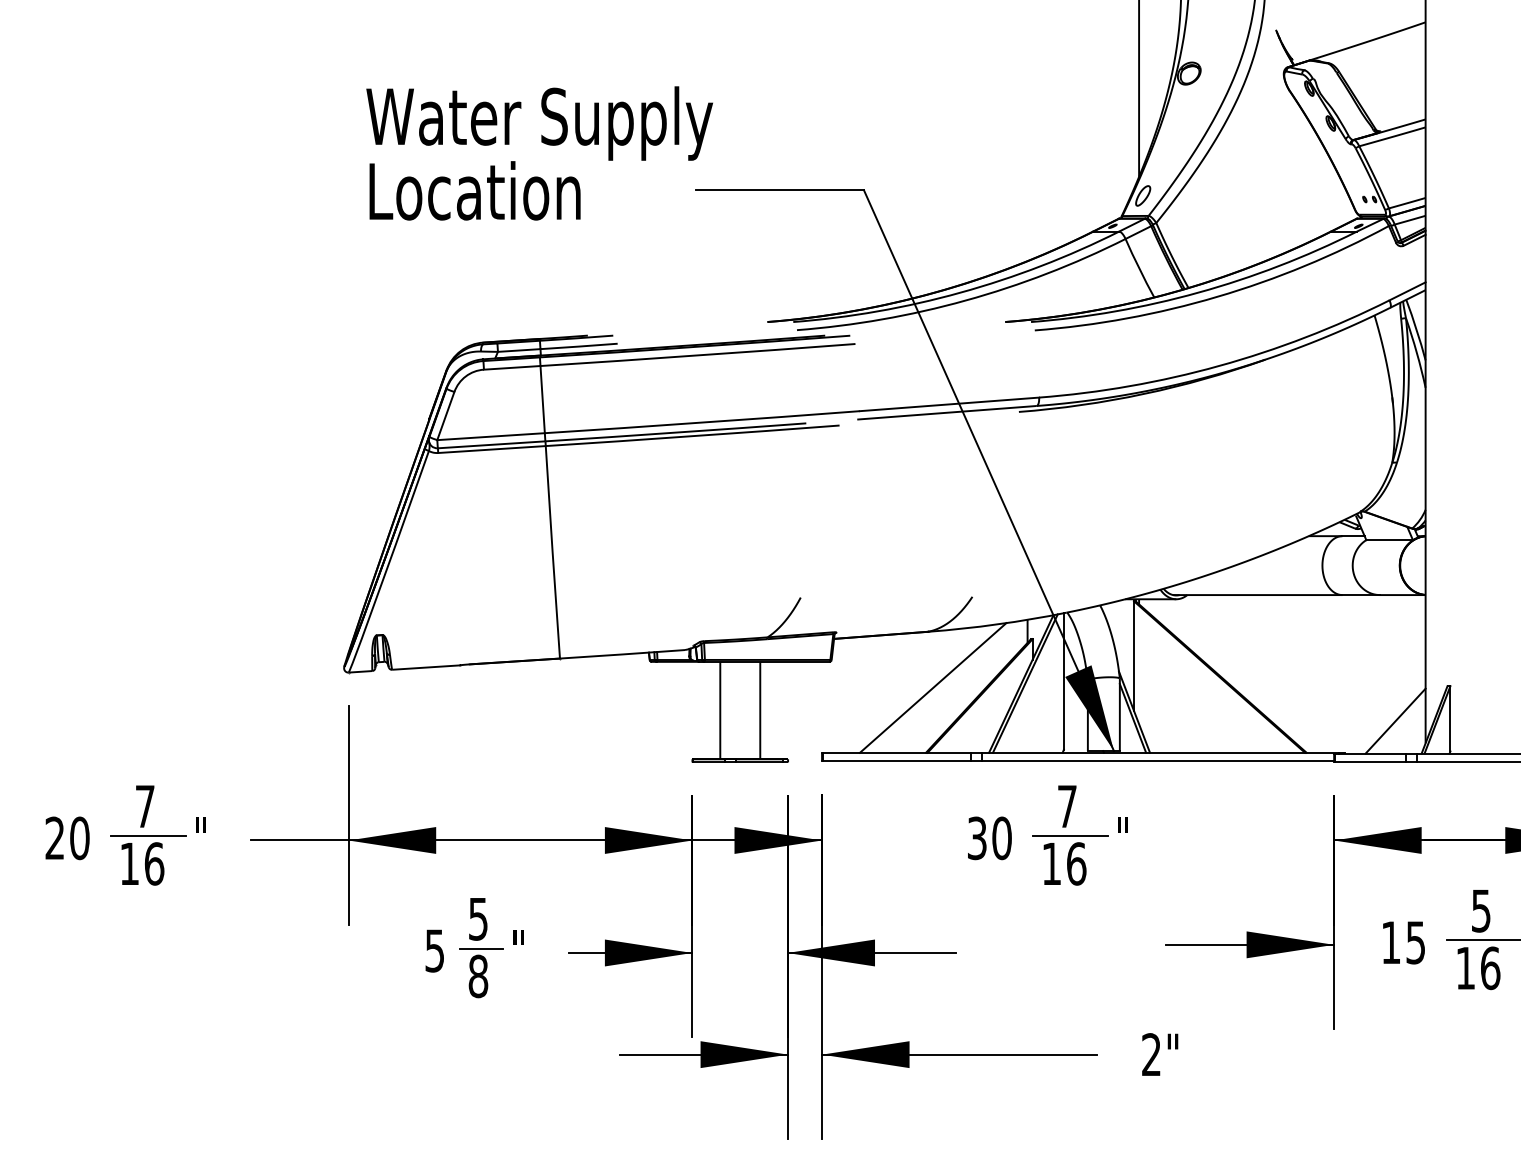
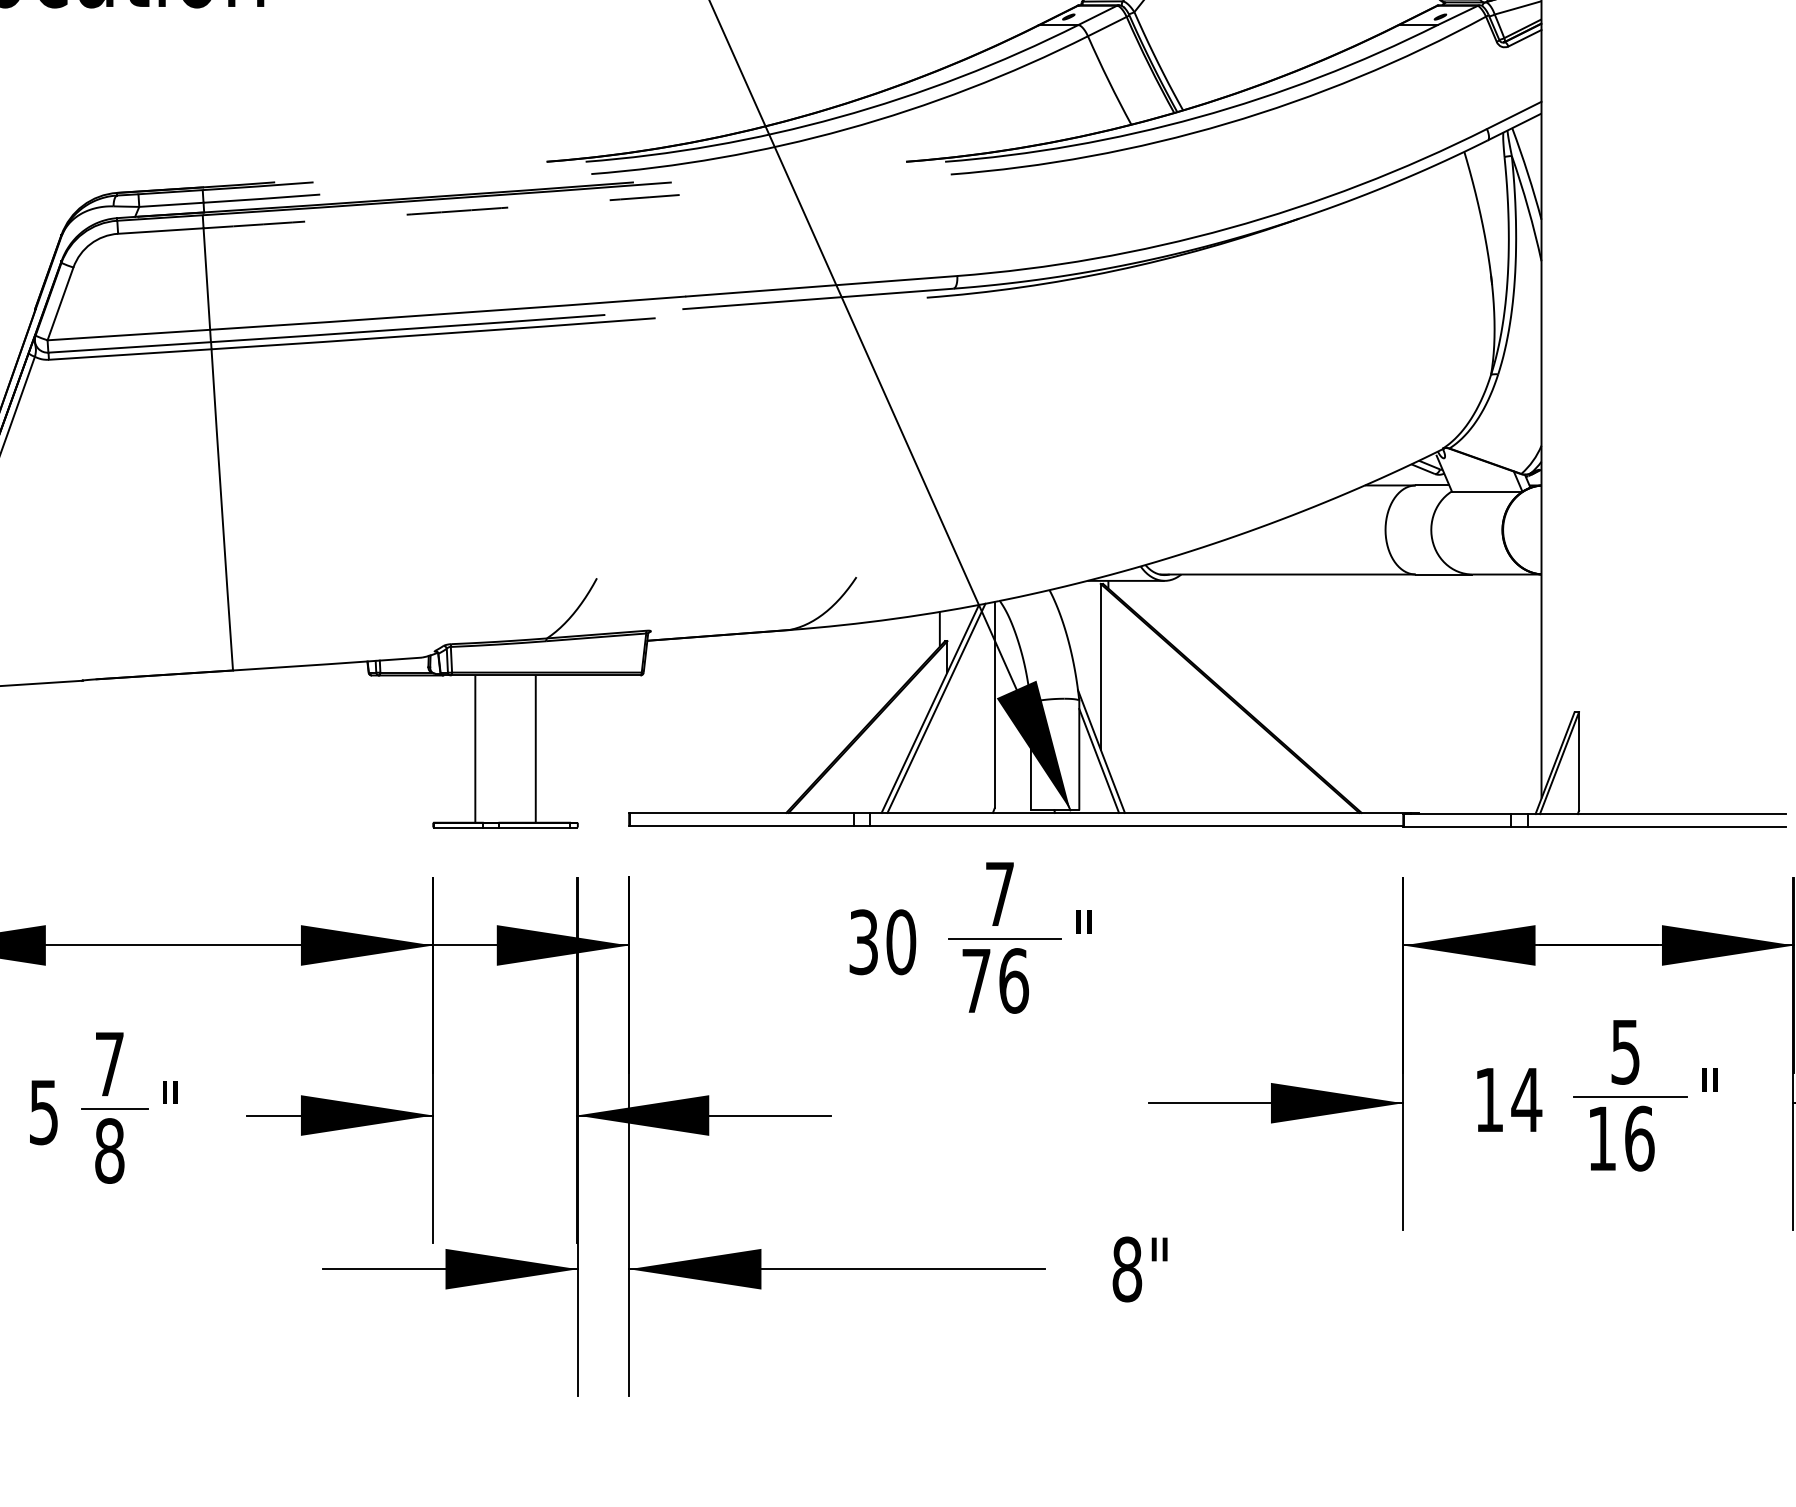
arc: (698, 355) -> (442, 212), solid -> dashed
line: (933, 687) -> (797, 714), removed
line: (1395, 720) -> (1495, 764), removed
text: (1051, 863) -> (975, 980), 16 -> 76
text: (478, 919) -> (109, 1064), 5 -> 7
text: (1415, 942) -> (1526, 1099), 15 -> 14
text: (1151, 1054) -> (1127, 1268), 2" -> 8"

